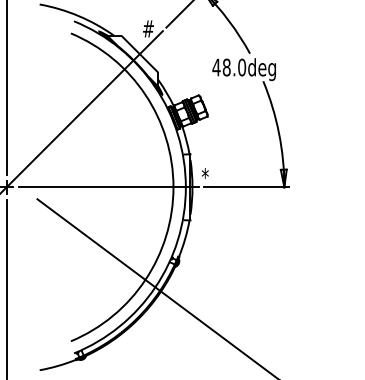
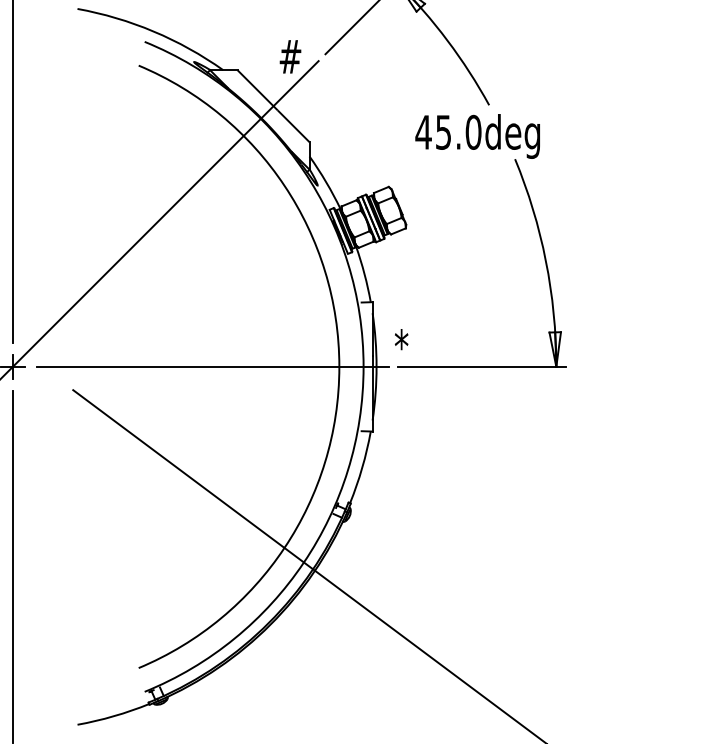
text: (226, 67) -> (443, 132), 48.0deg -> 45.0deg

